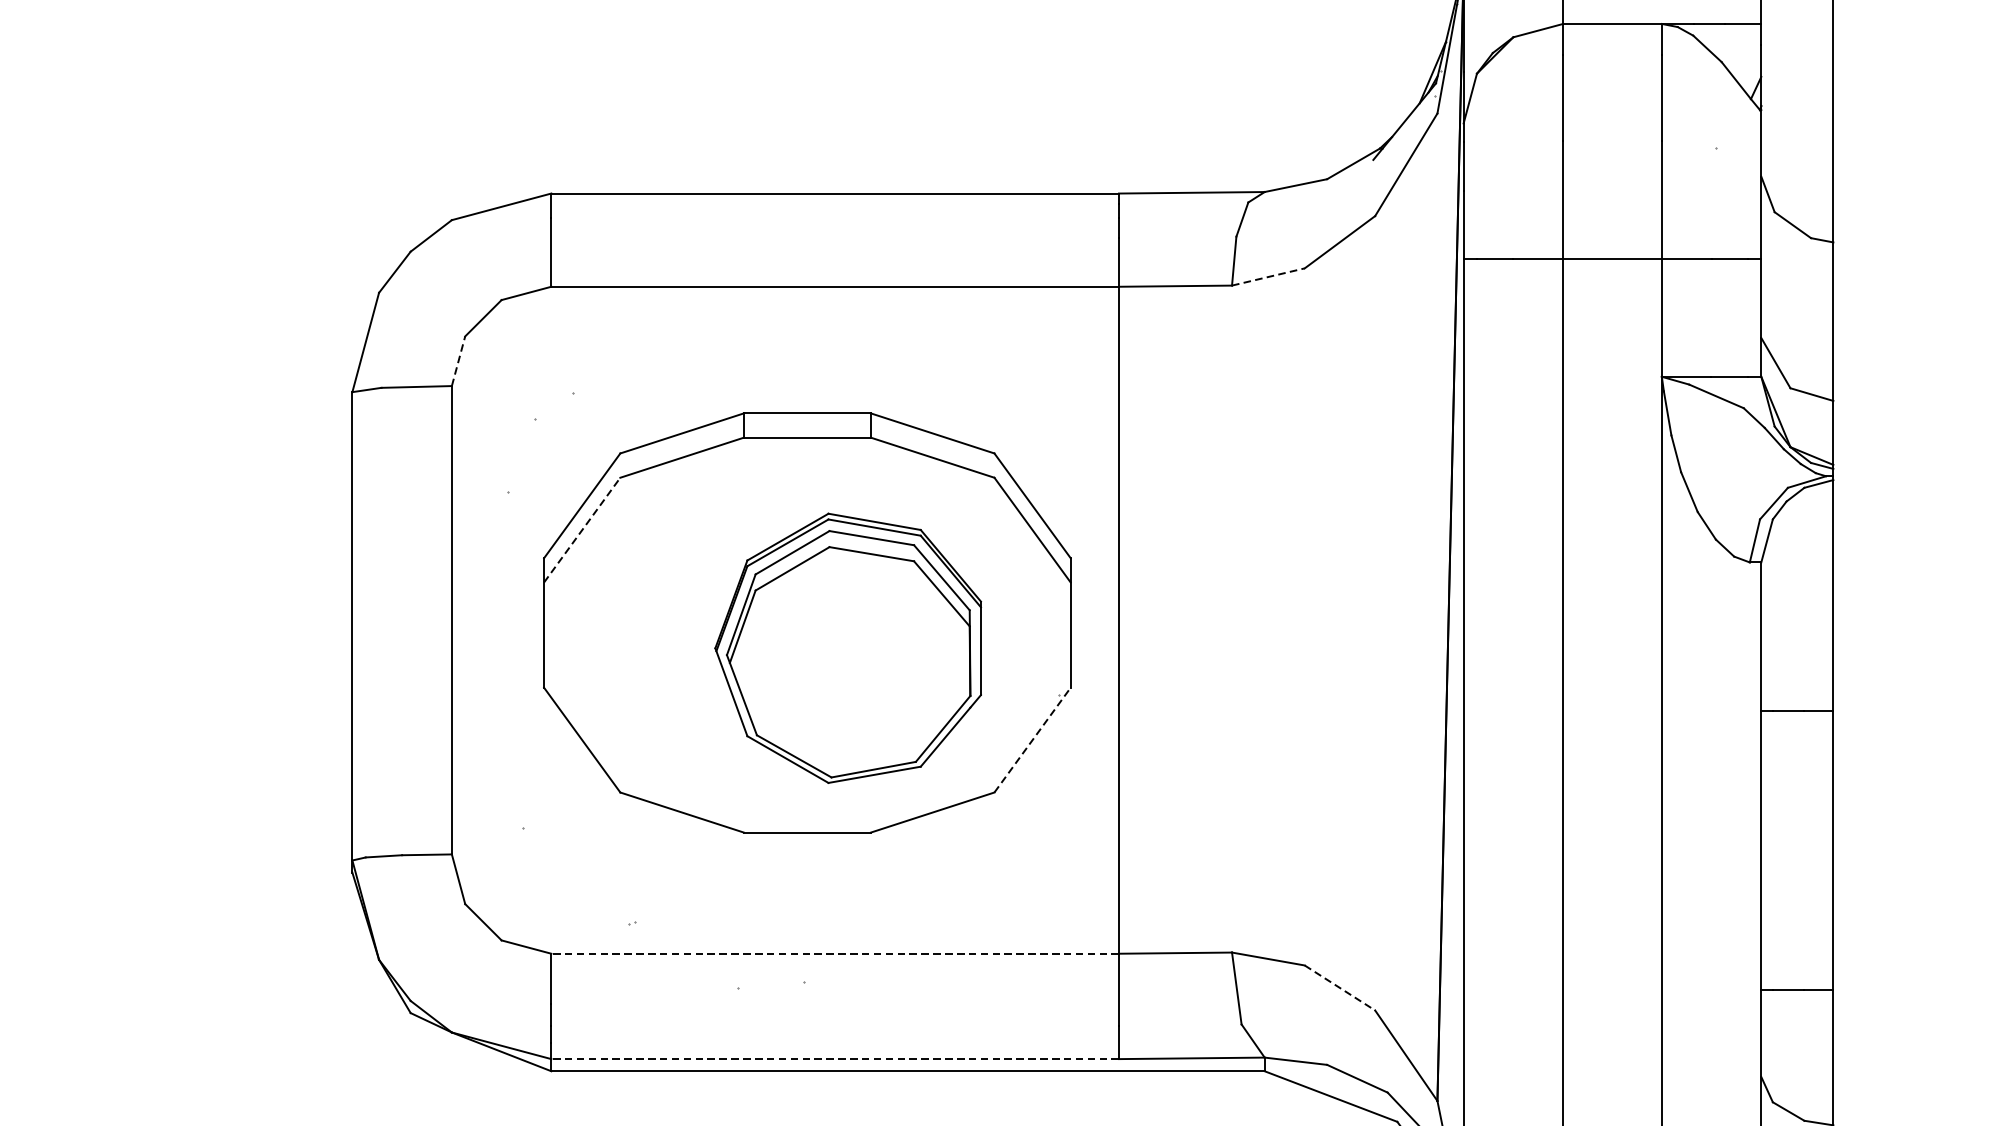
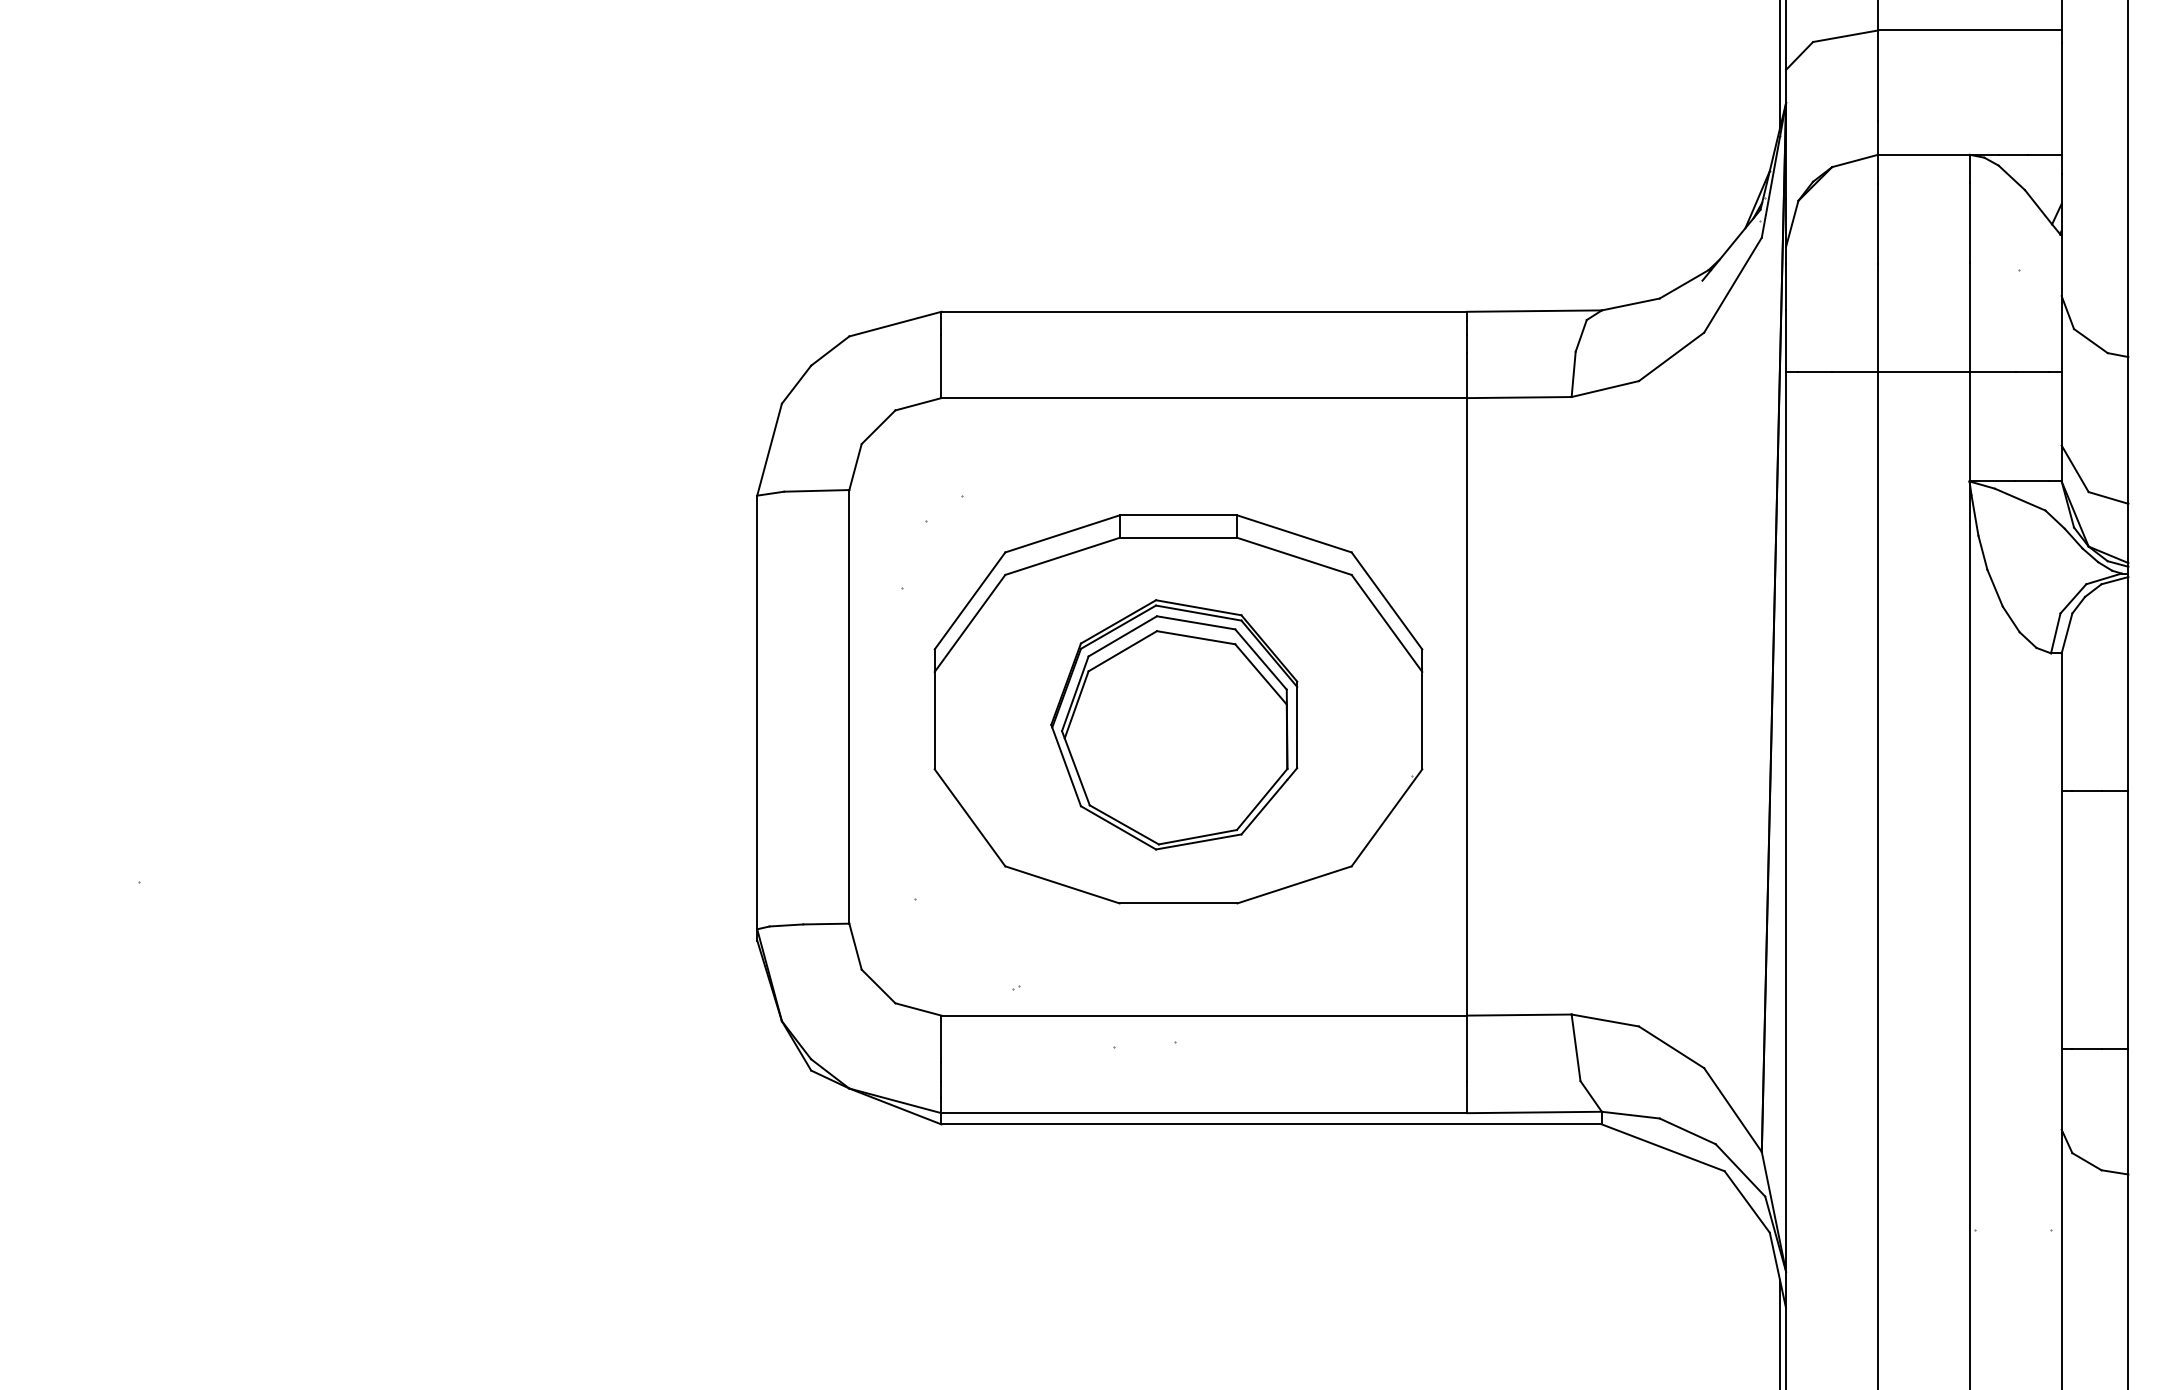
line: (1268, 277) -> (1605, 389), dashed -> solid
line: (458, 361) -> (855, 467), dashed -> solid
line: (582, 530) -> (970, 623), dashed -> solid
part: (848, 647) -> (1174, 724), moved
line: (1032, 739) -> (1386, 817), dashed -> solid
line: (835, 953) -> (1204, 1015), dashed -> solid
line: (1339, 988) -> (1671, 1047), dashed -> solid
line: (835, 1059) -> (1204, 1113), dashed -> solid

